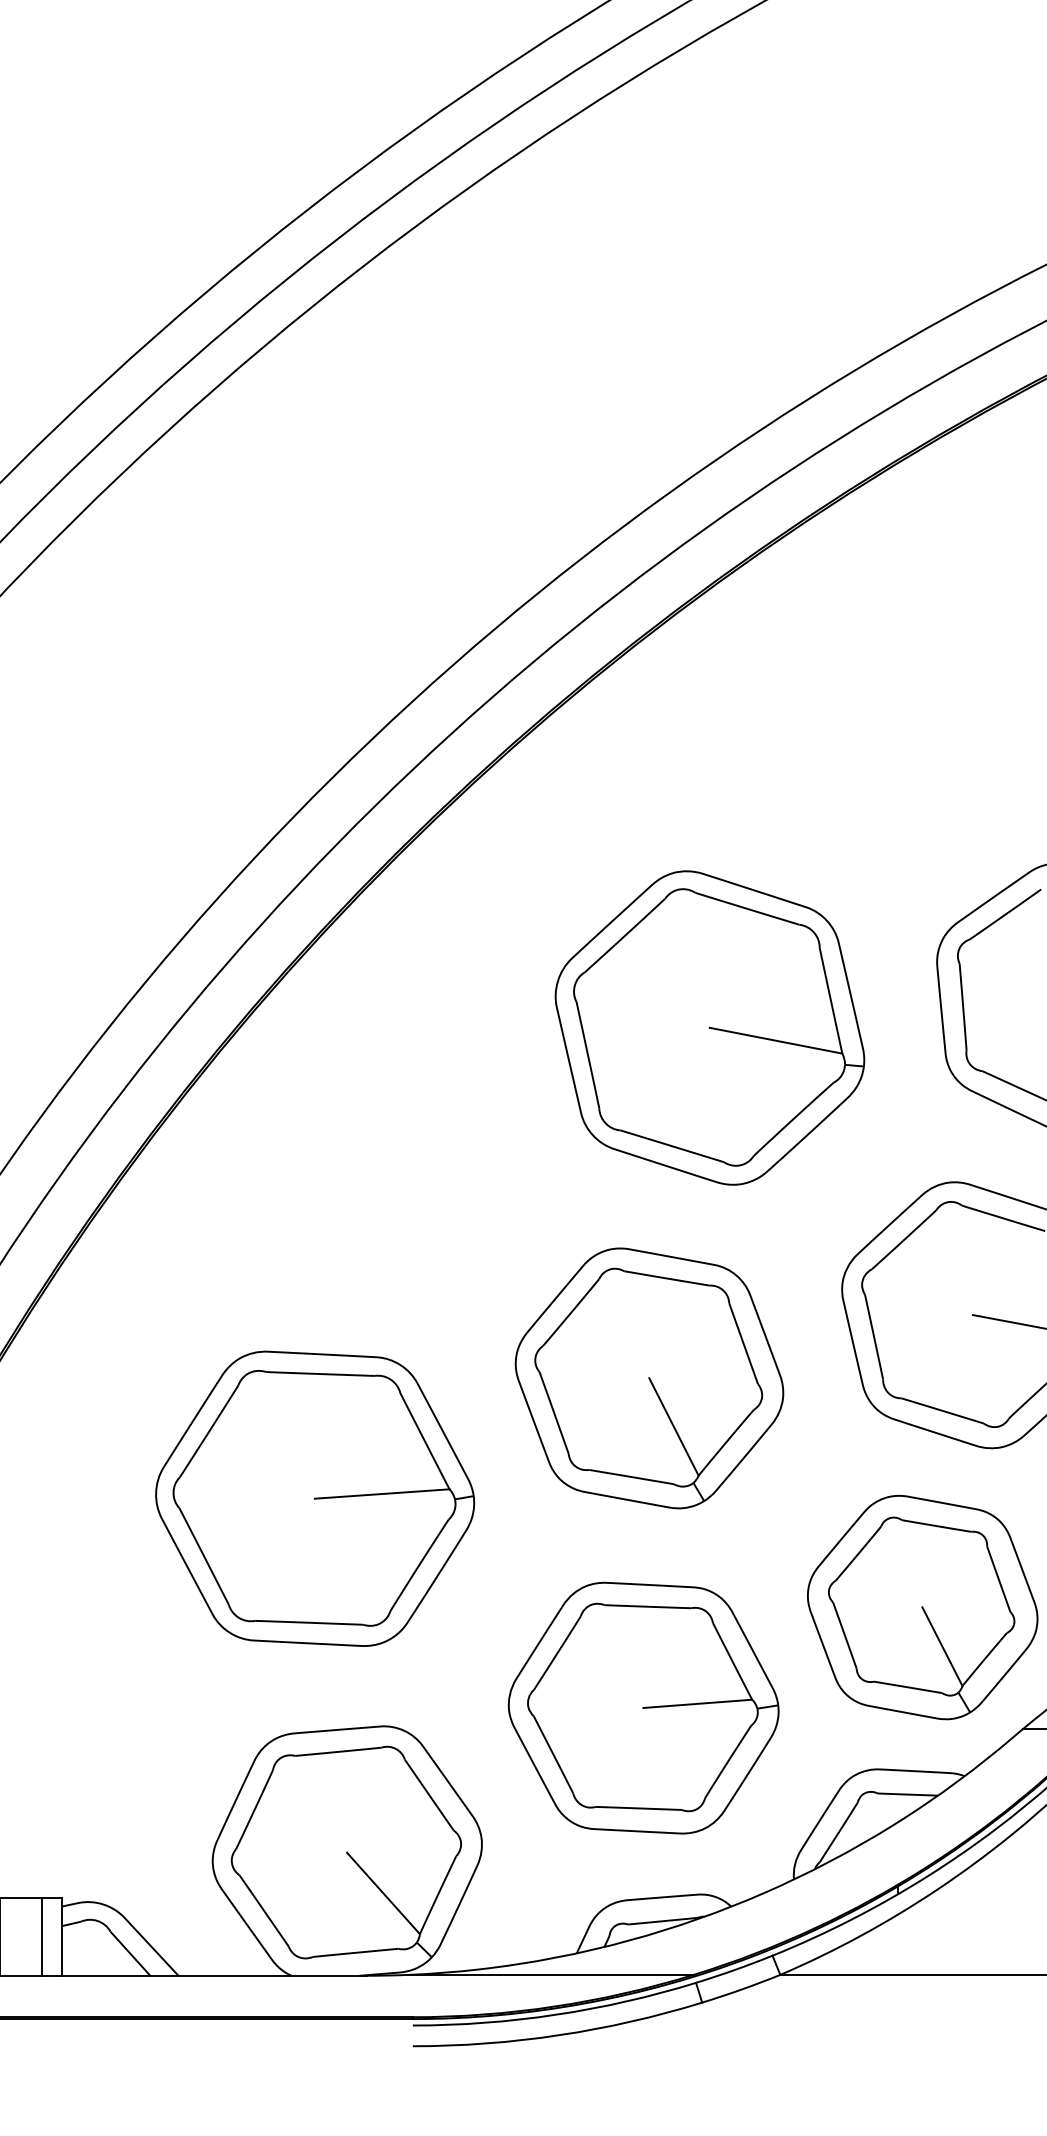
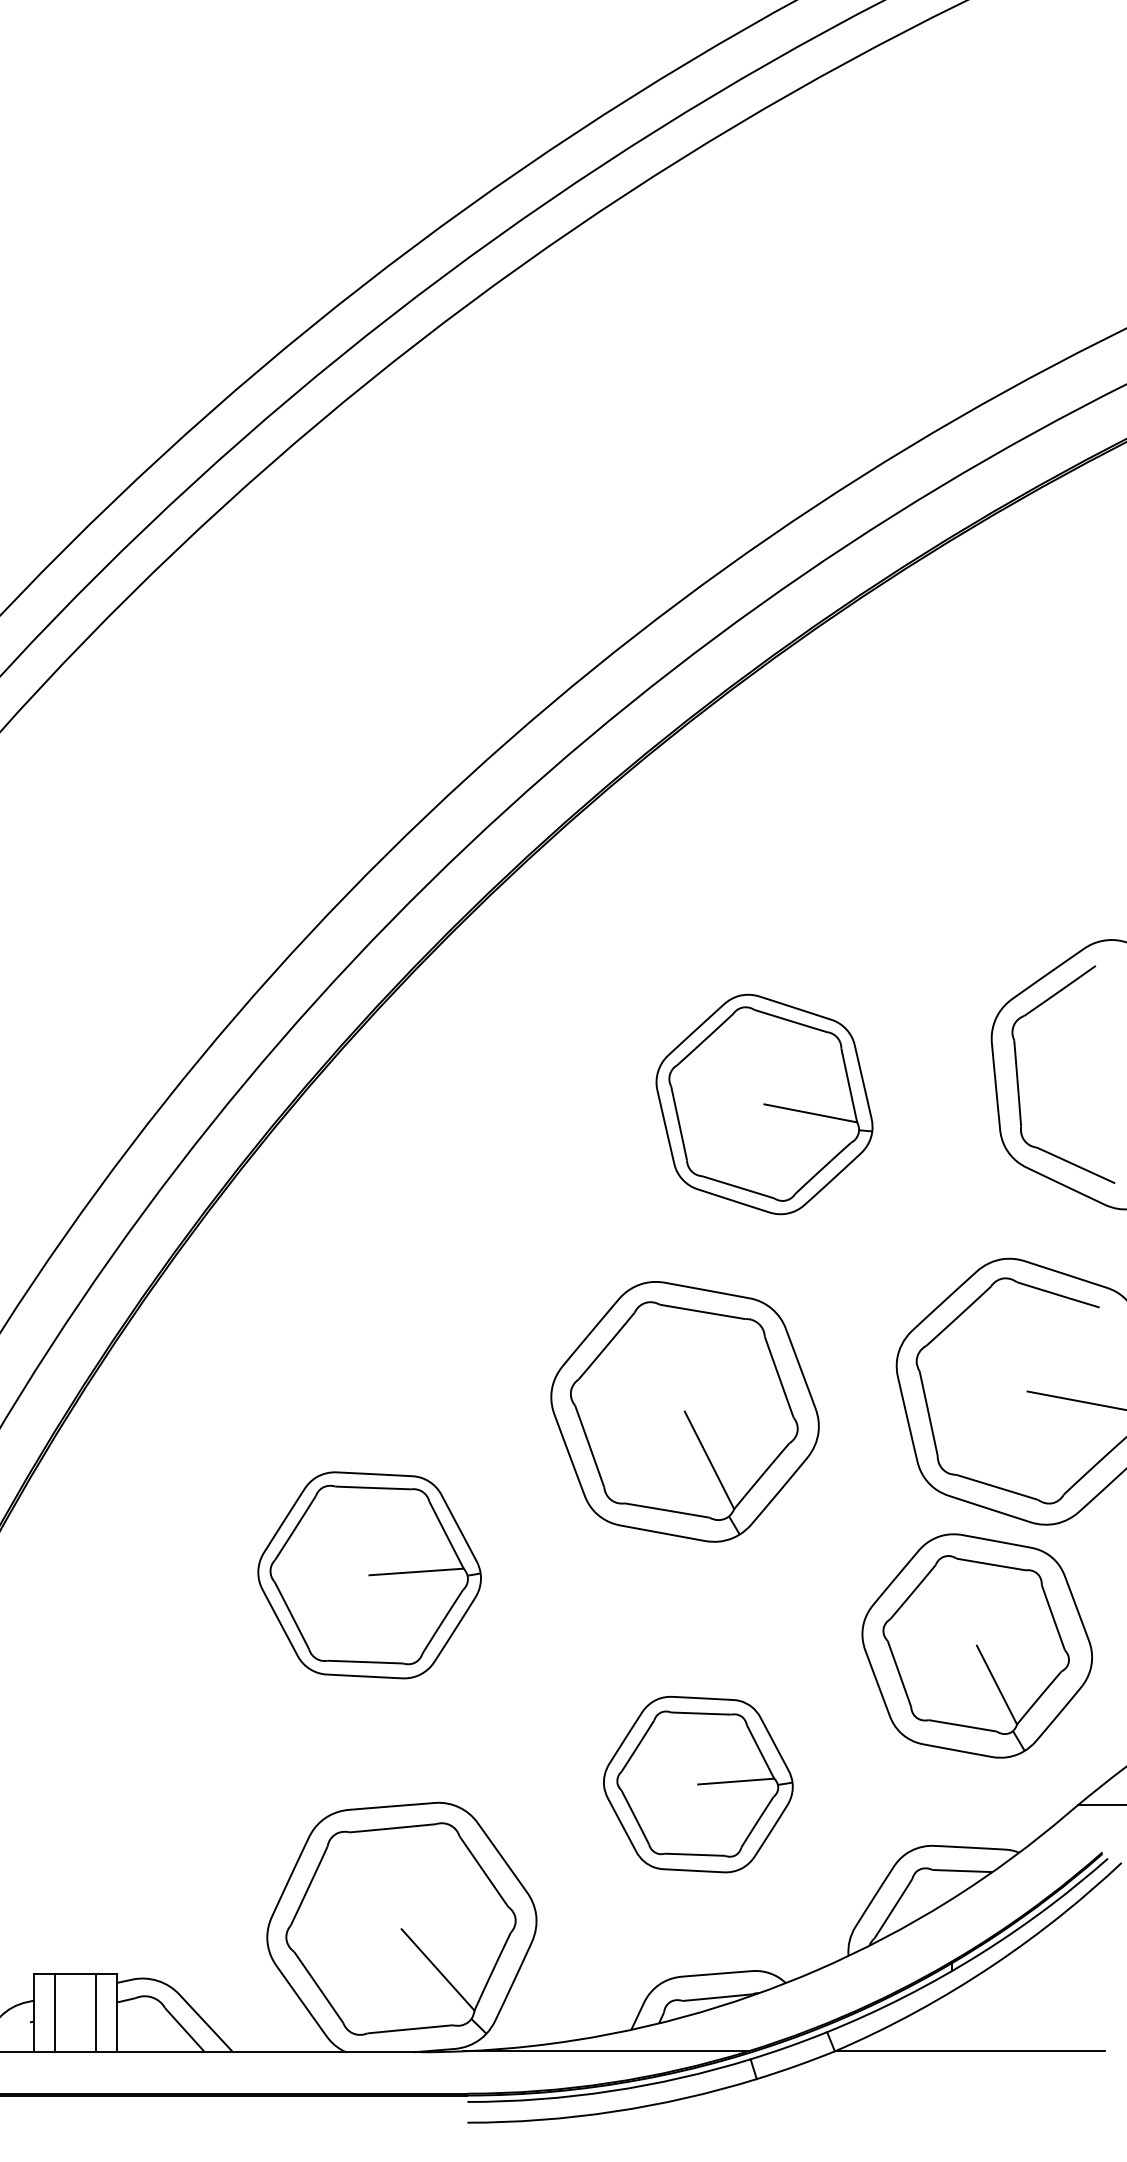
part: (709, 1028) -> (764, 1104), size x0.7
part: (648, 1378) -> (684, 1411), moved
part: (314, 1499) -> (369, 1575), size x0.7
part: (921, 1607) -> (976, 1645), moved
part: (643, 1708) -> (698, 1784), size x0.7

